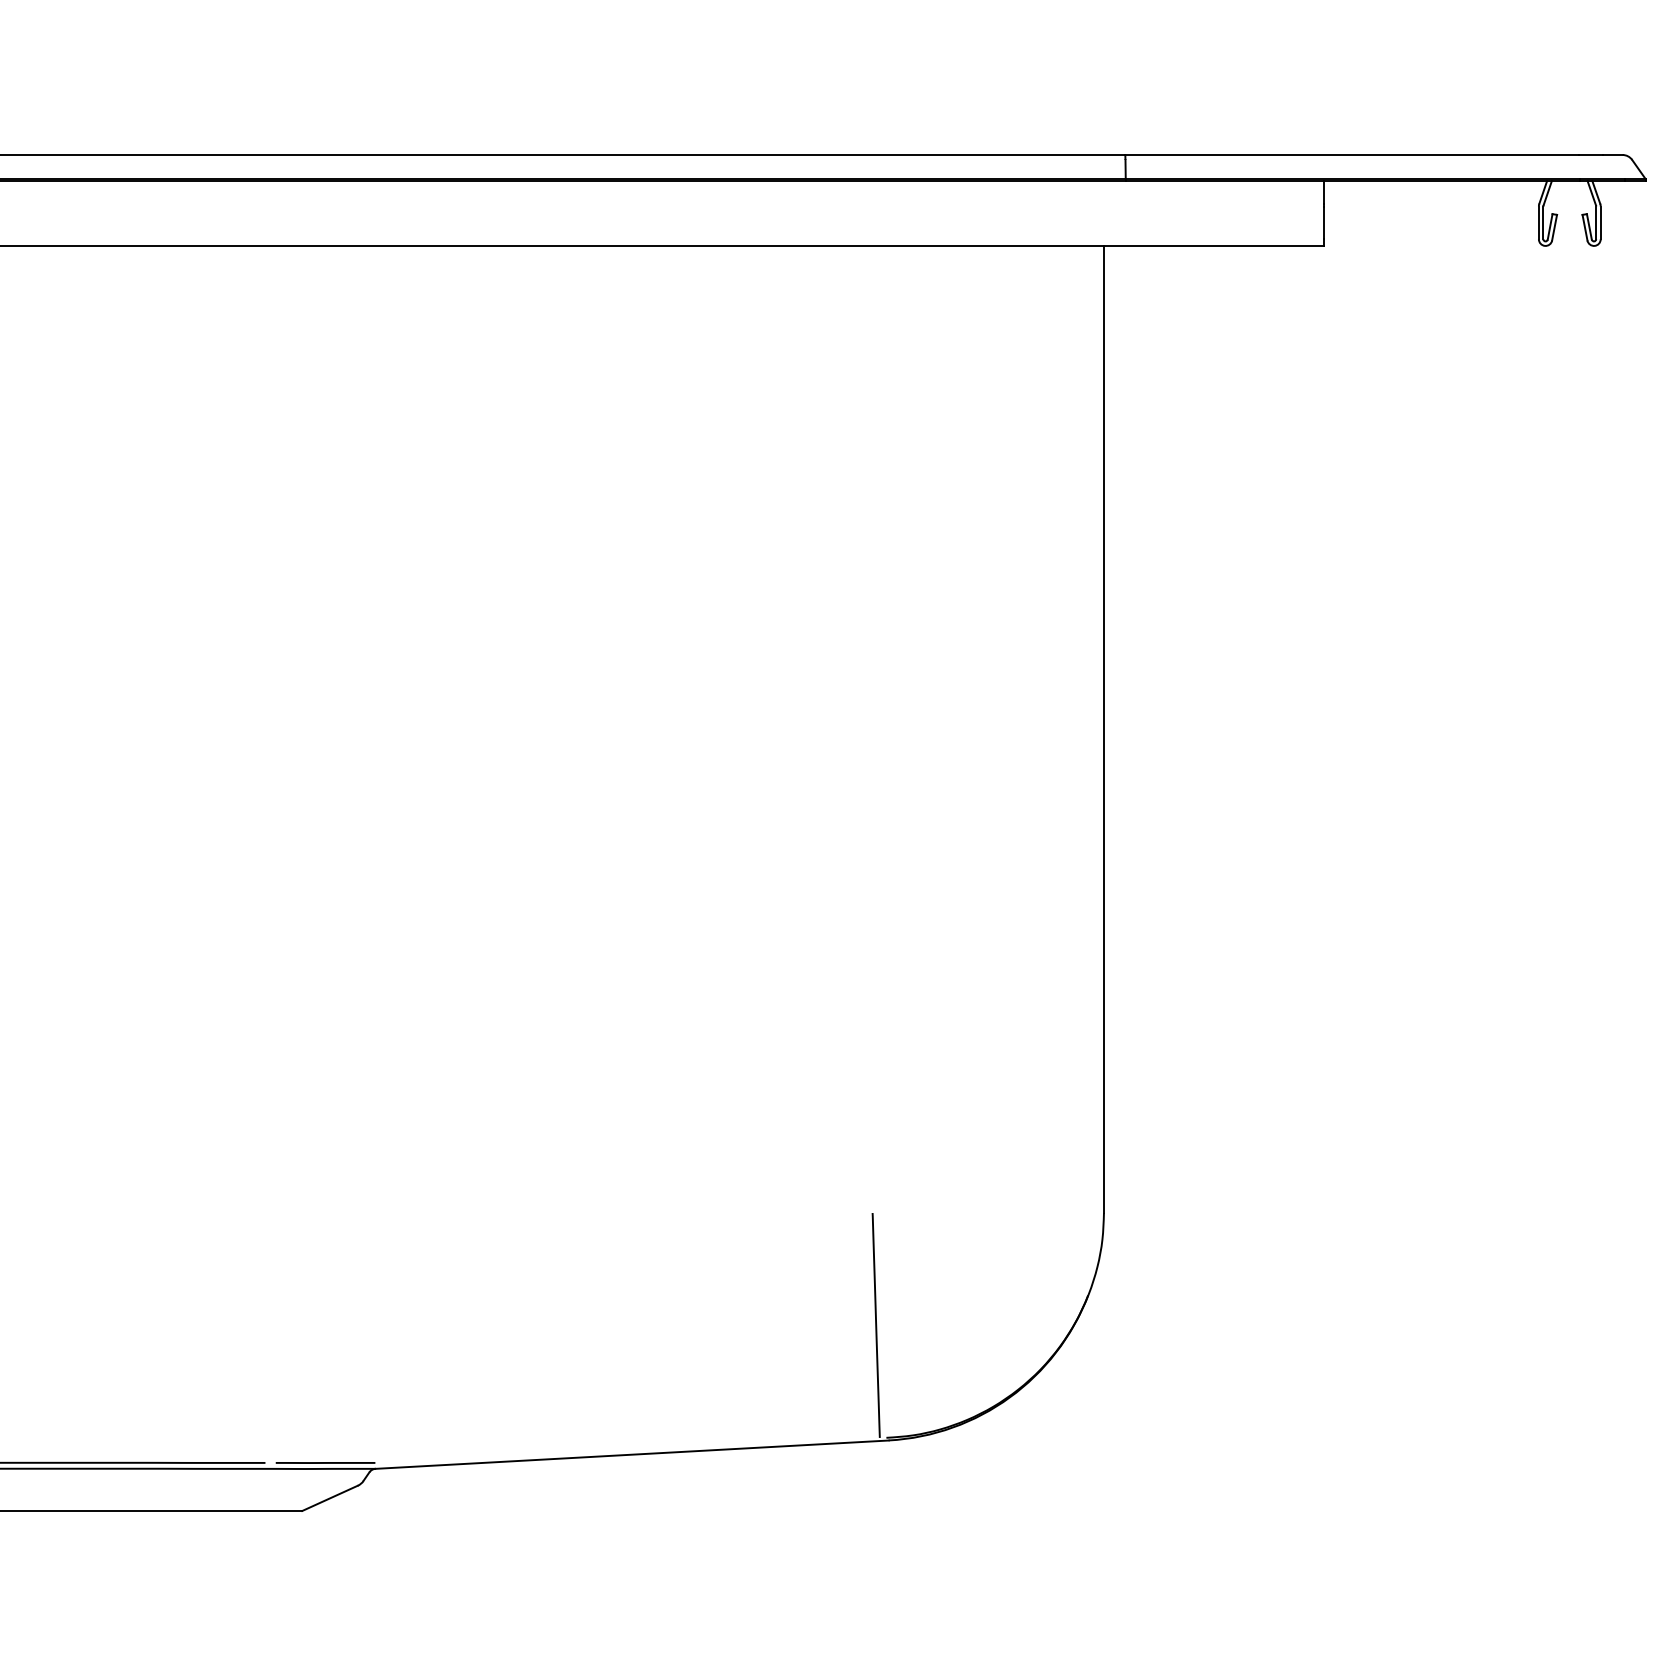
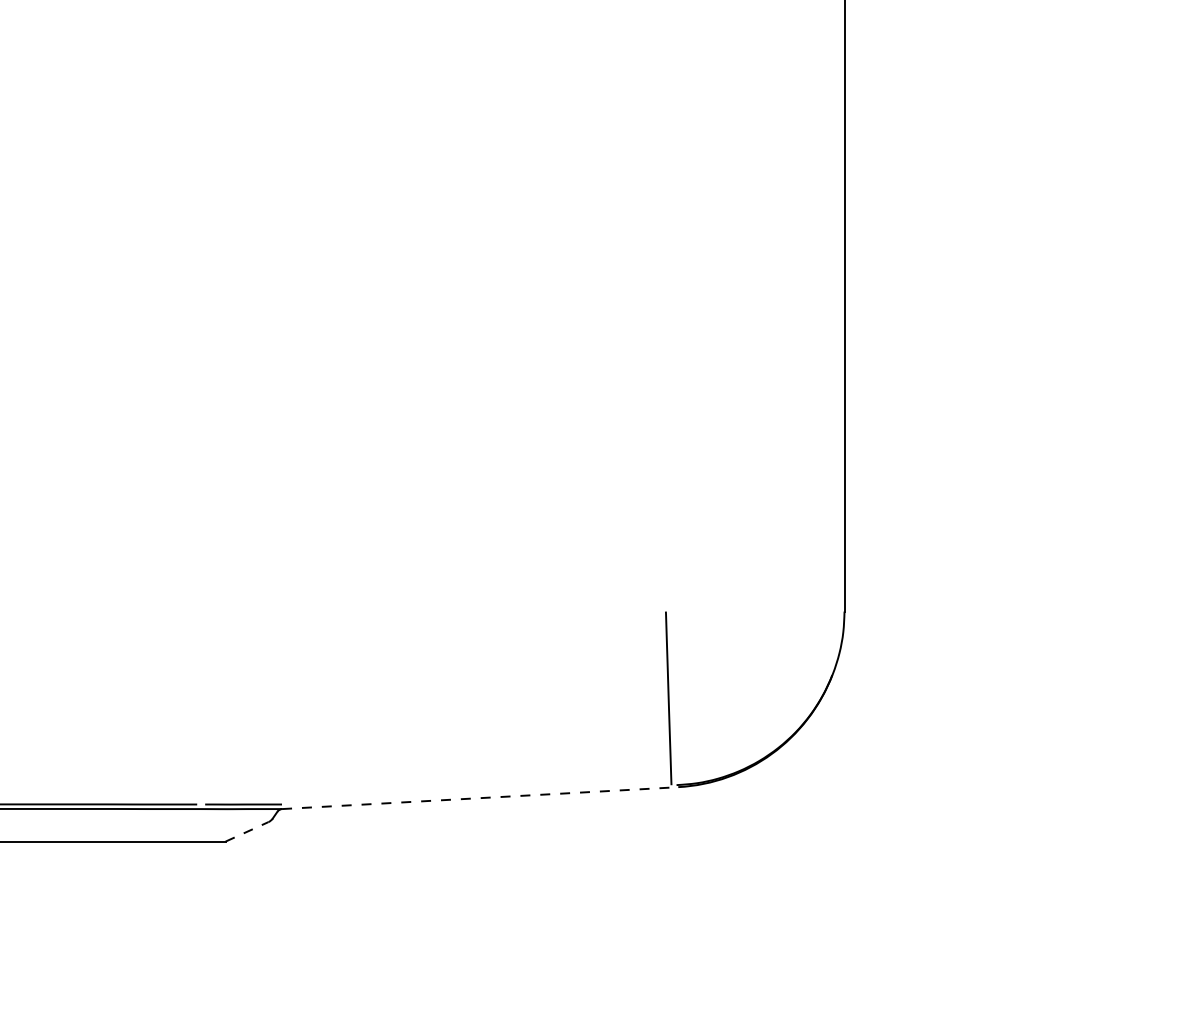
line: (632, 1454) -> (480, 797), solid -> dashed
line: (330, 1498) -> (247, 831), solid -> dashed

